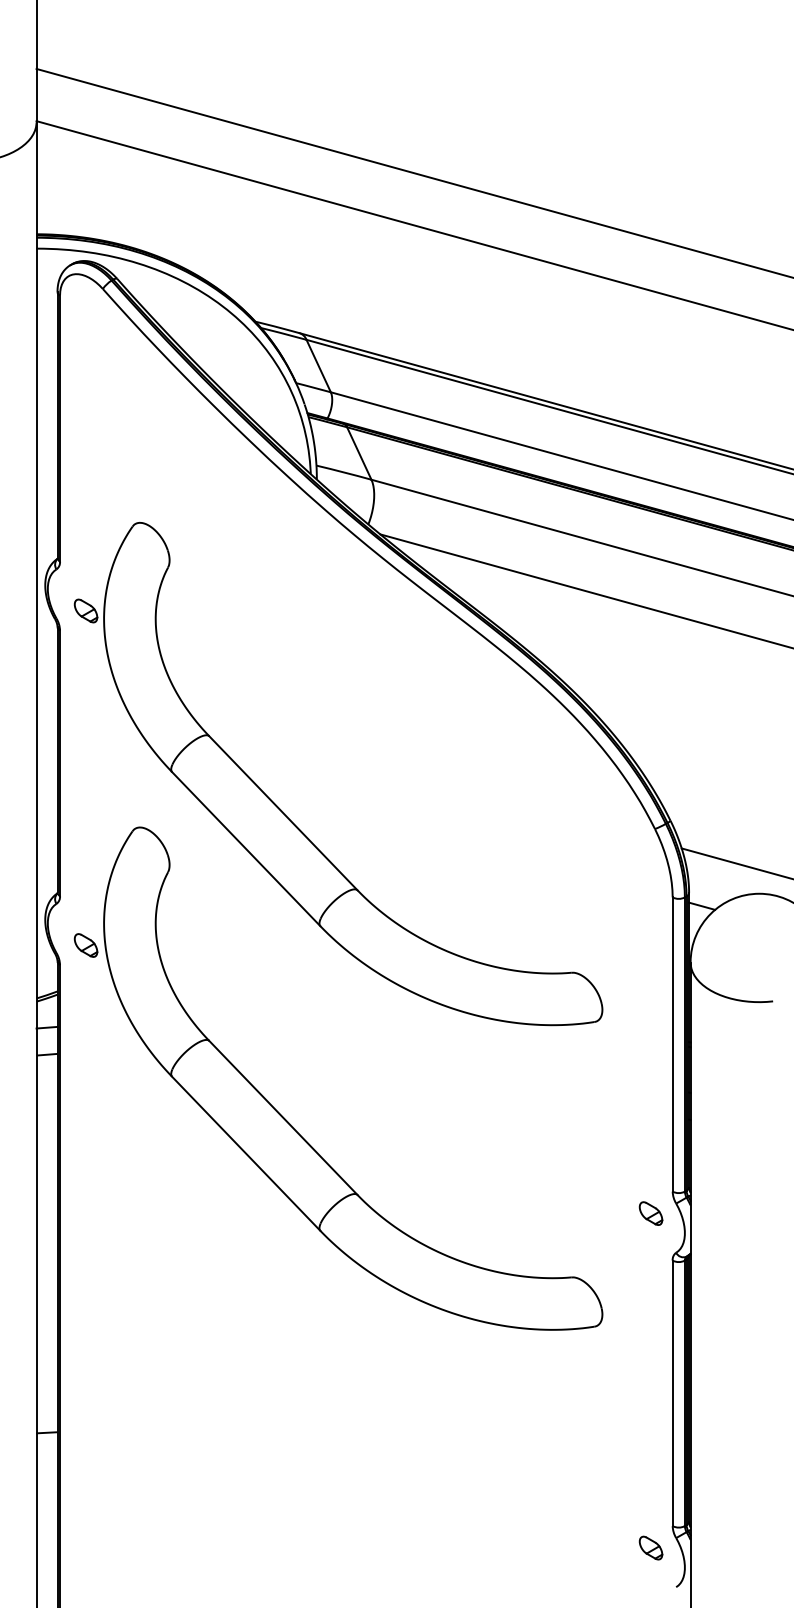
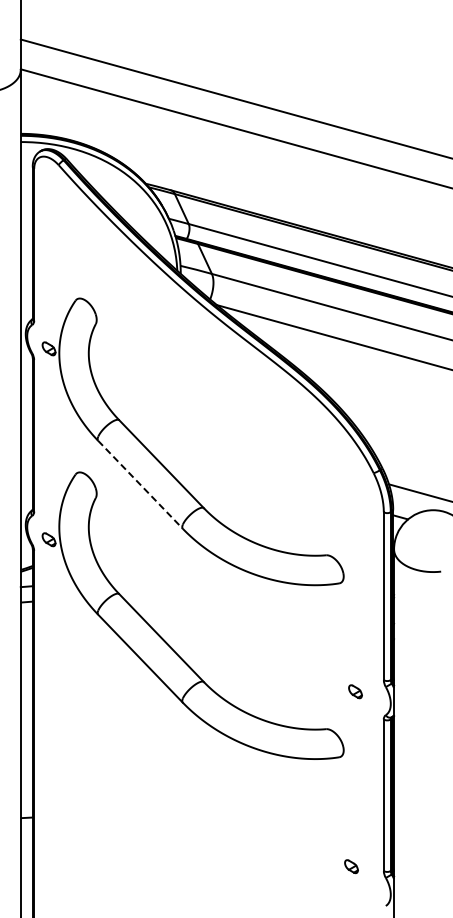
line: (246, 850) -> (140, 485), solid -> dashed
part: (651, 1213) -> (355, 691), moved
part: (651, 1547) -> (351, 866), moved

